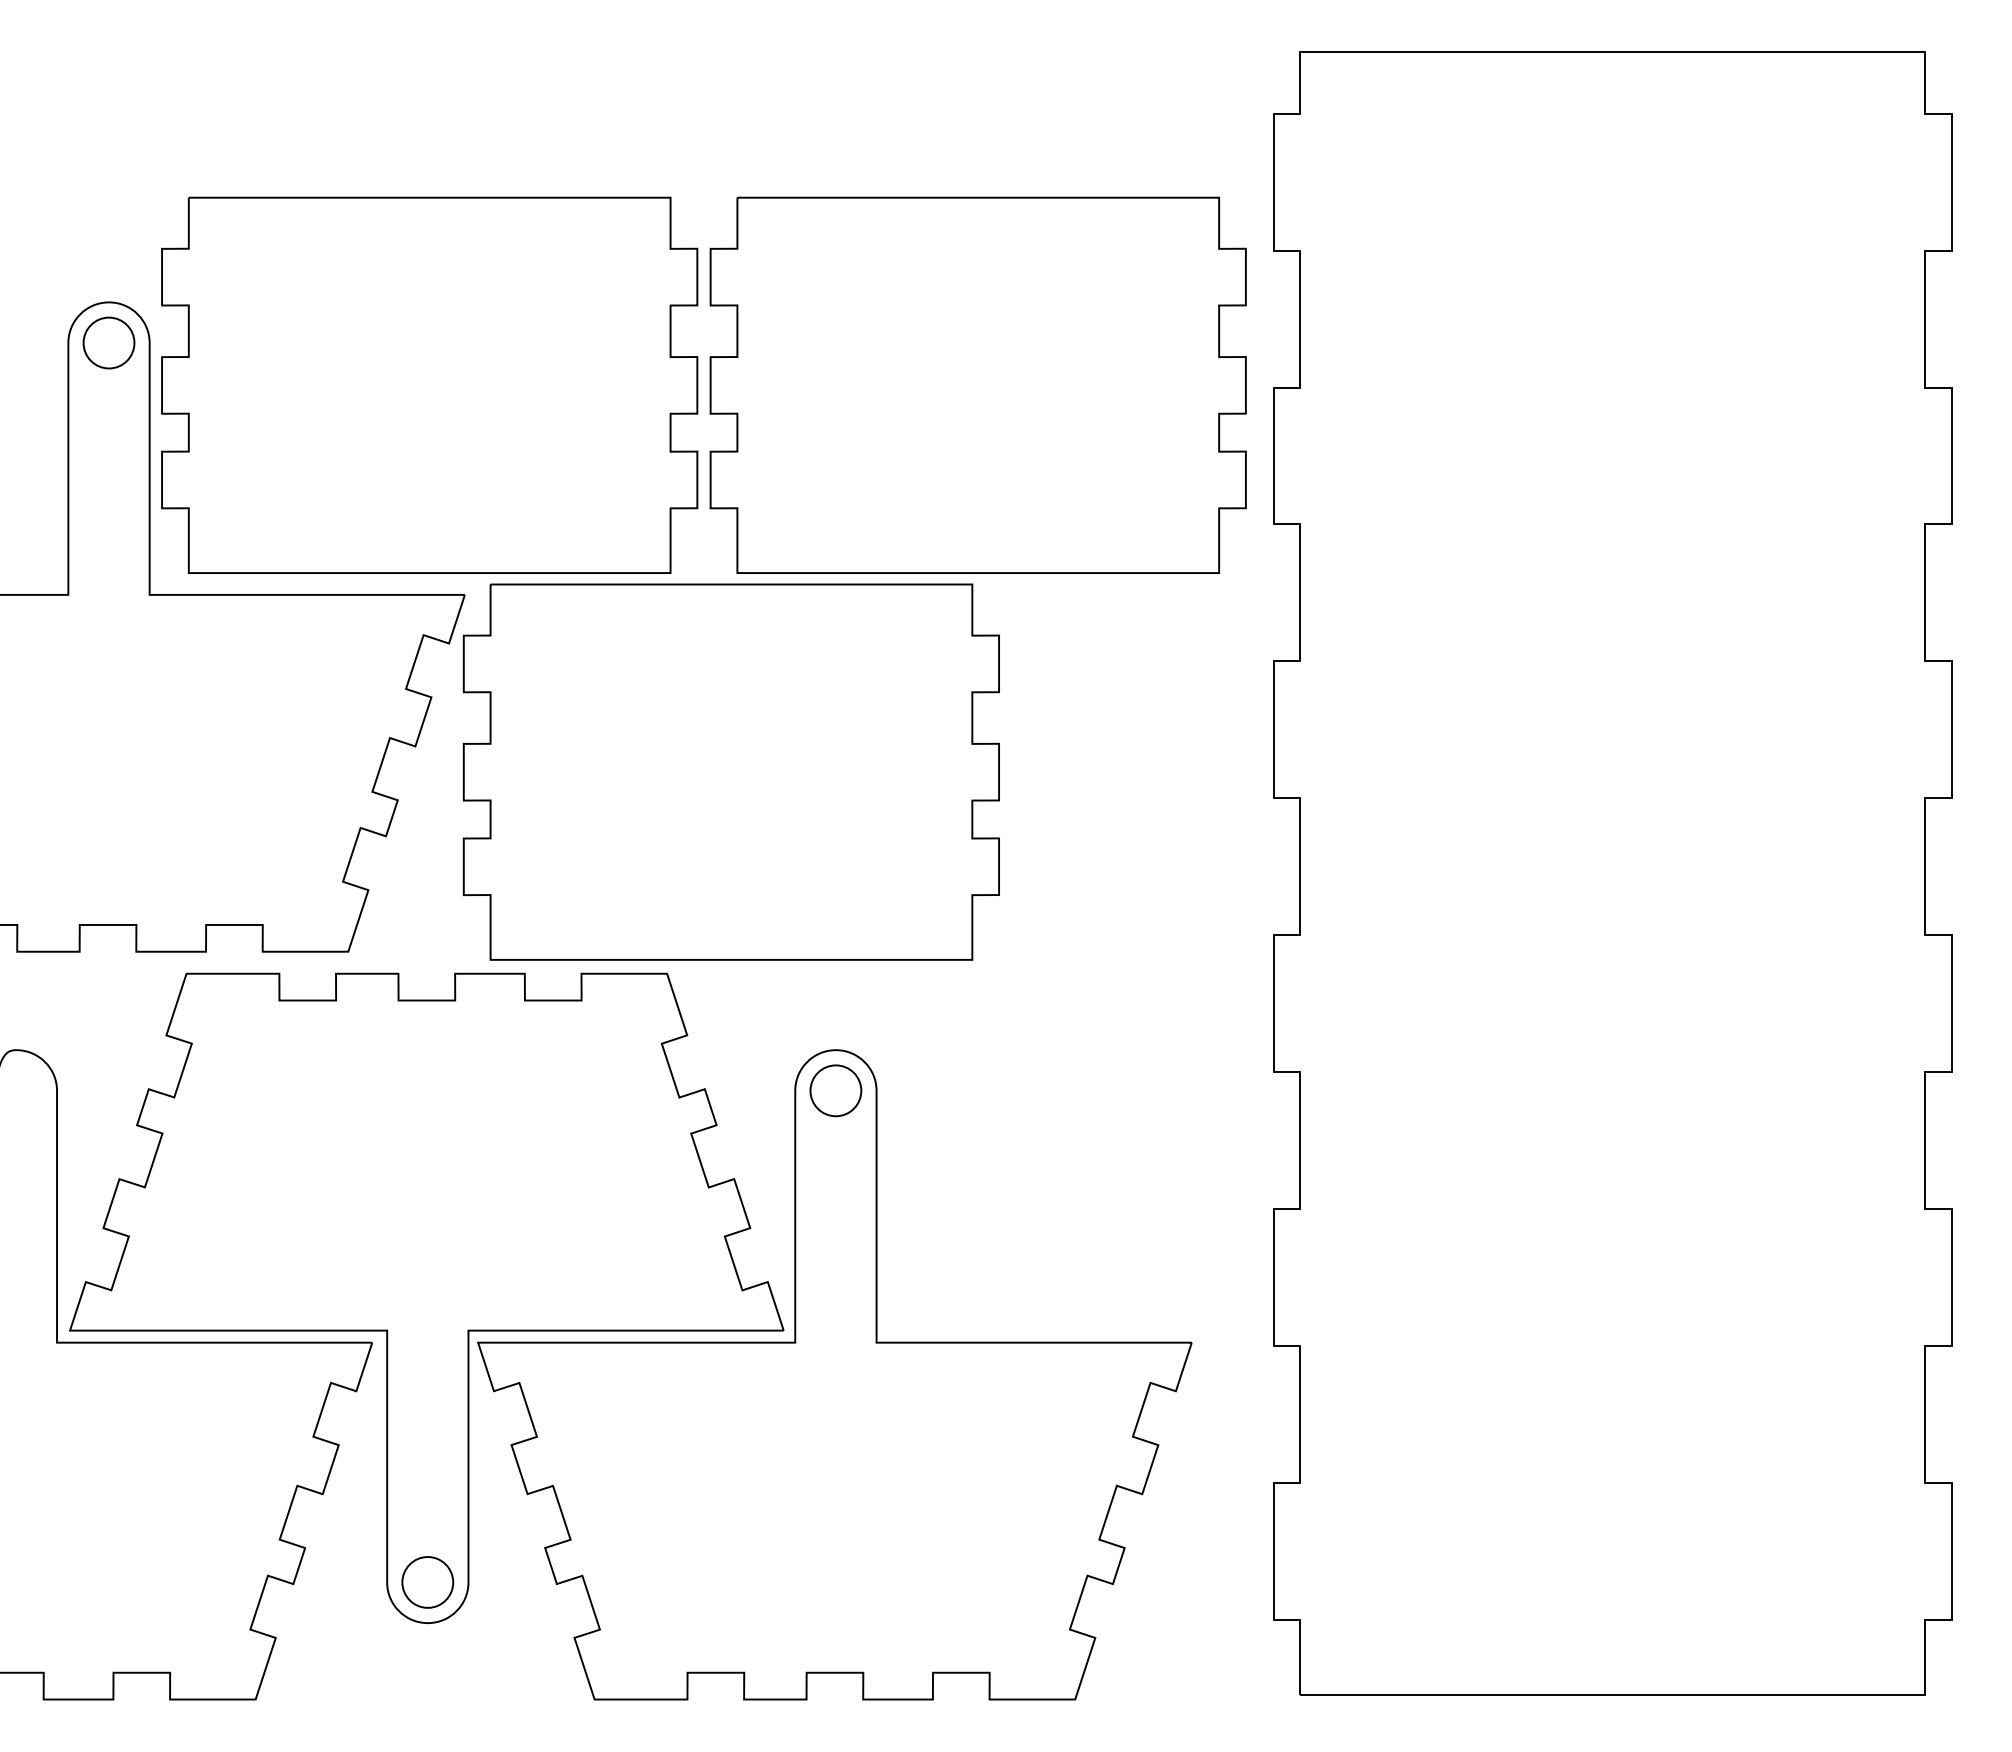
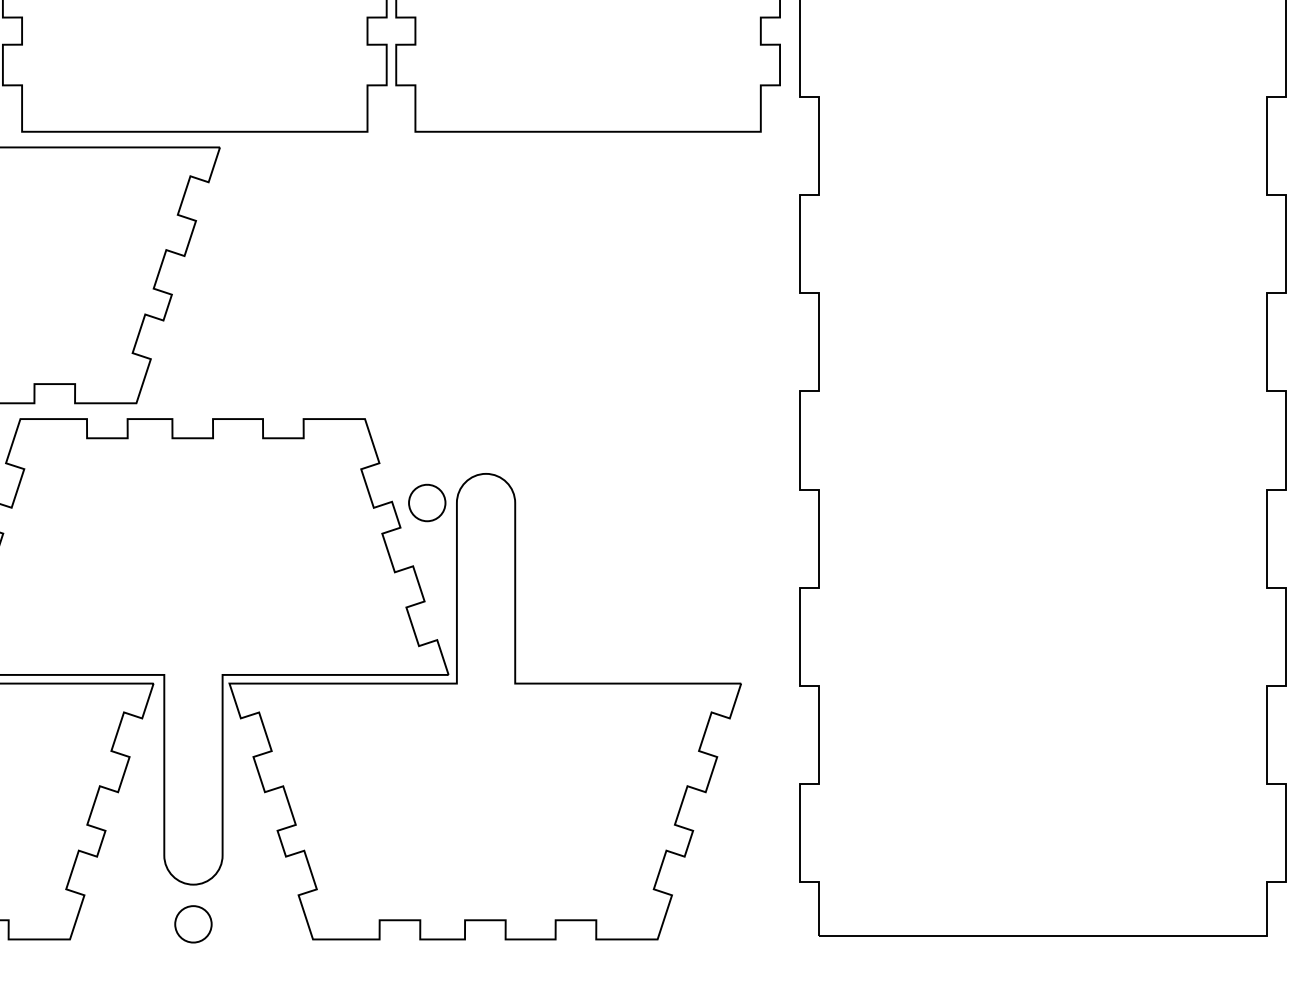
part: (730, 771) -> (410, 274), removed
part: (835, 1090) -> (426, 502), moved
part: (427, 1582) -> (193, 924), moved

